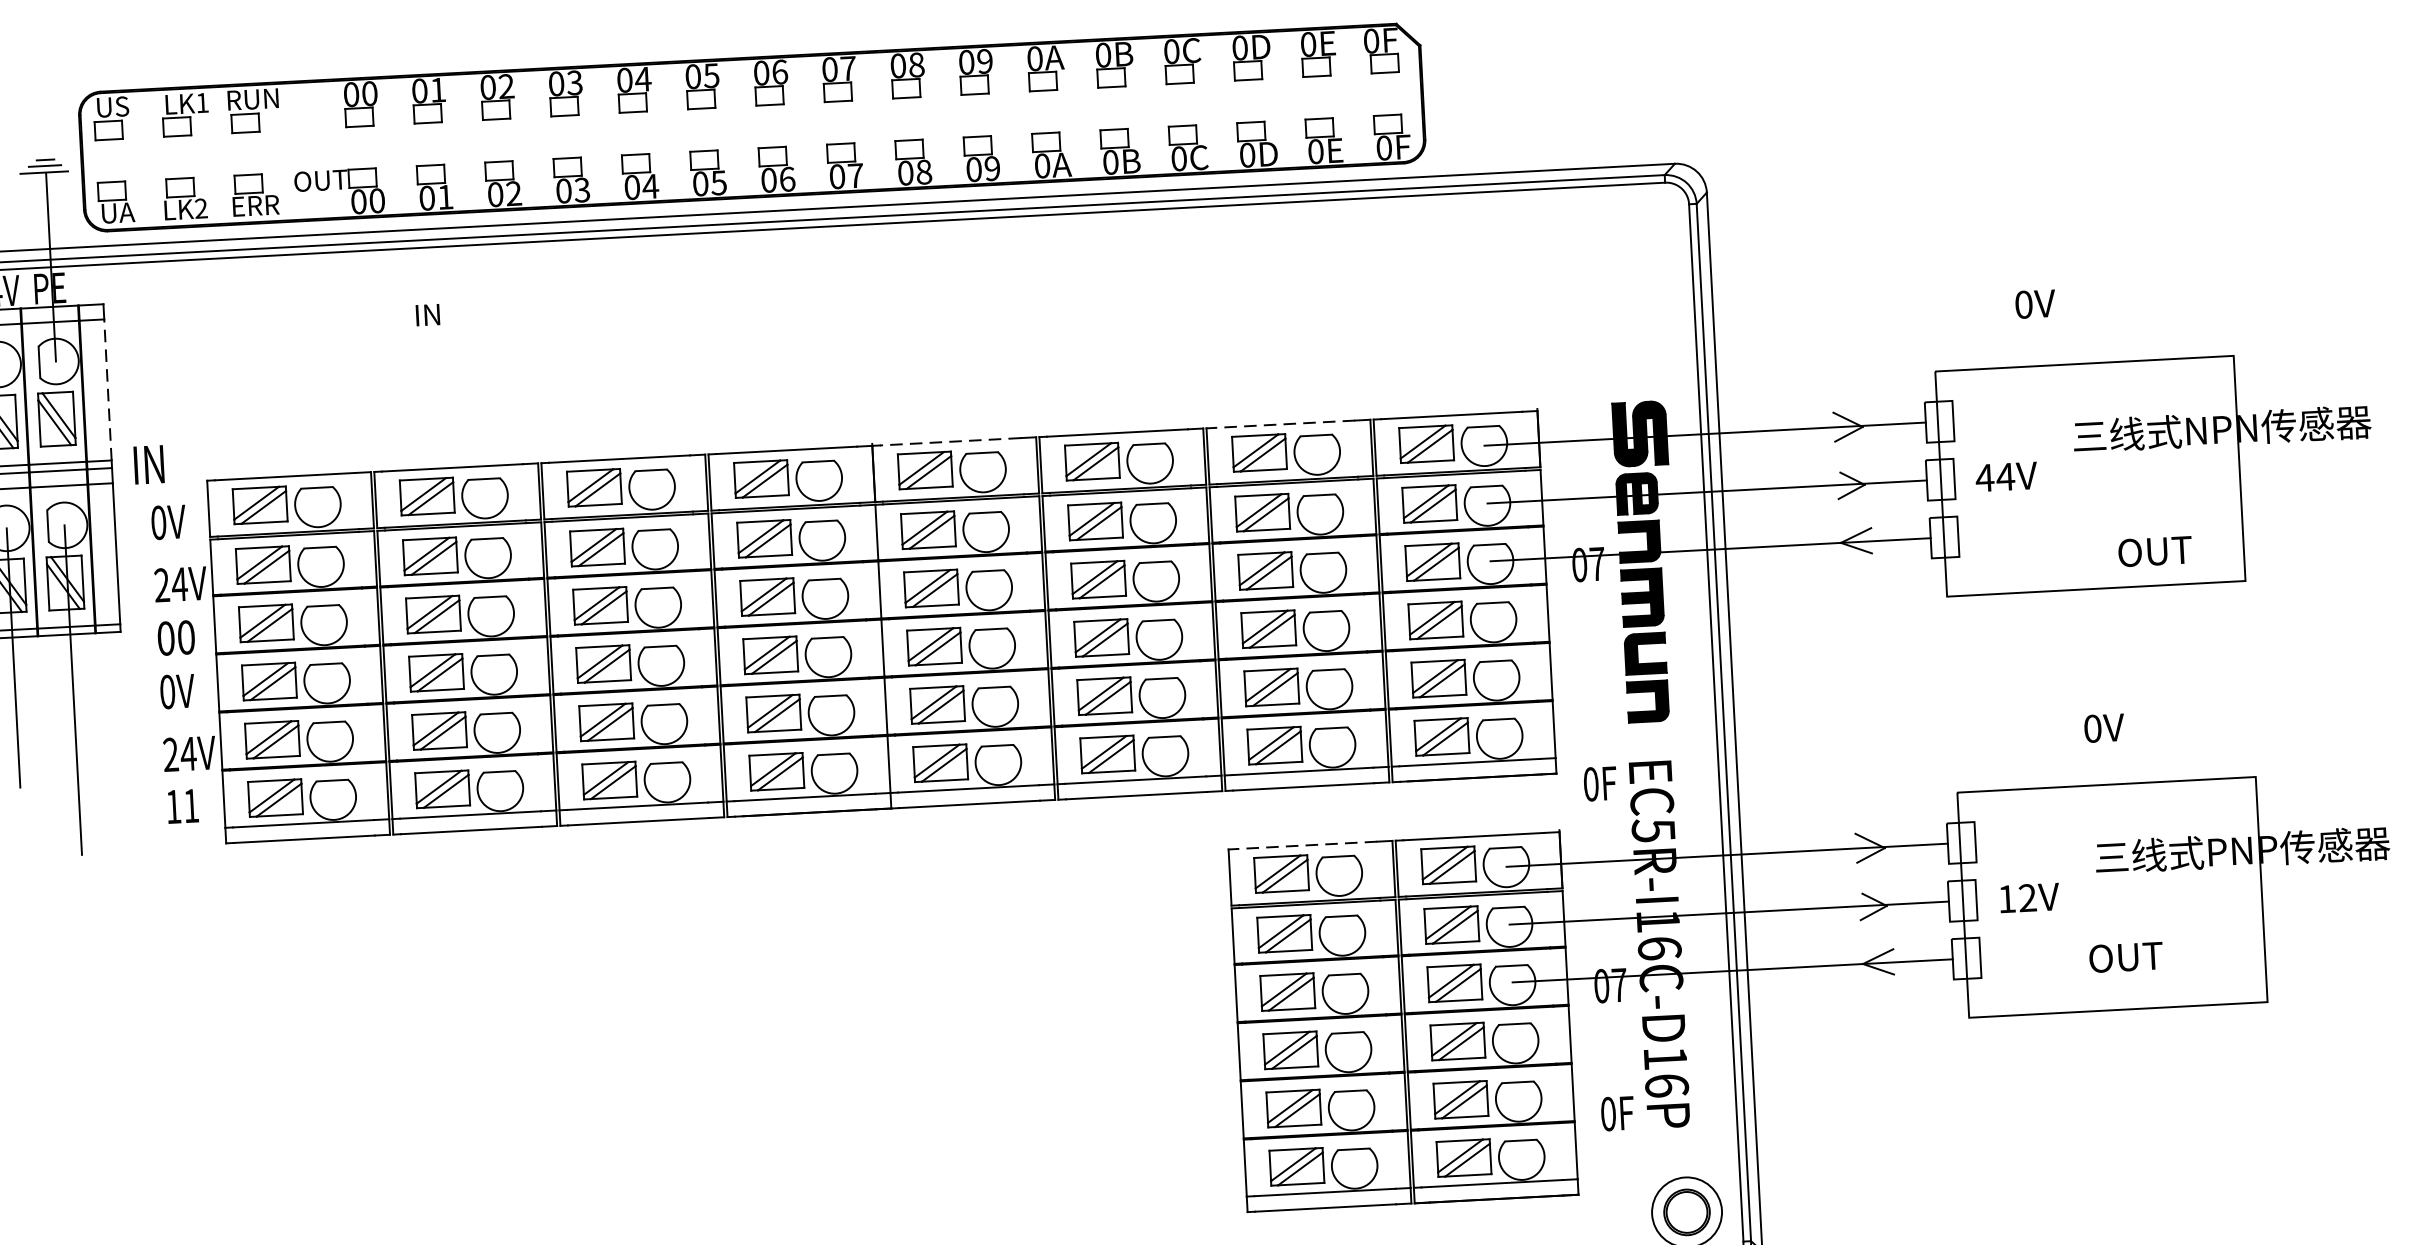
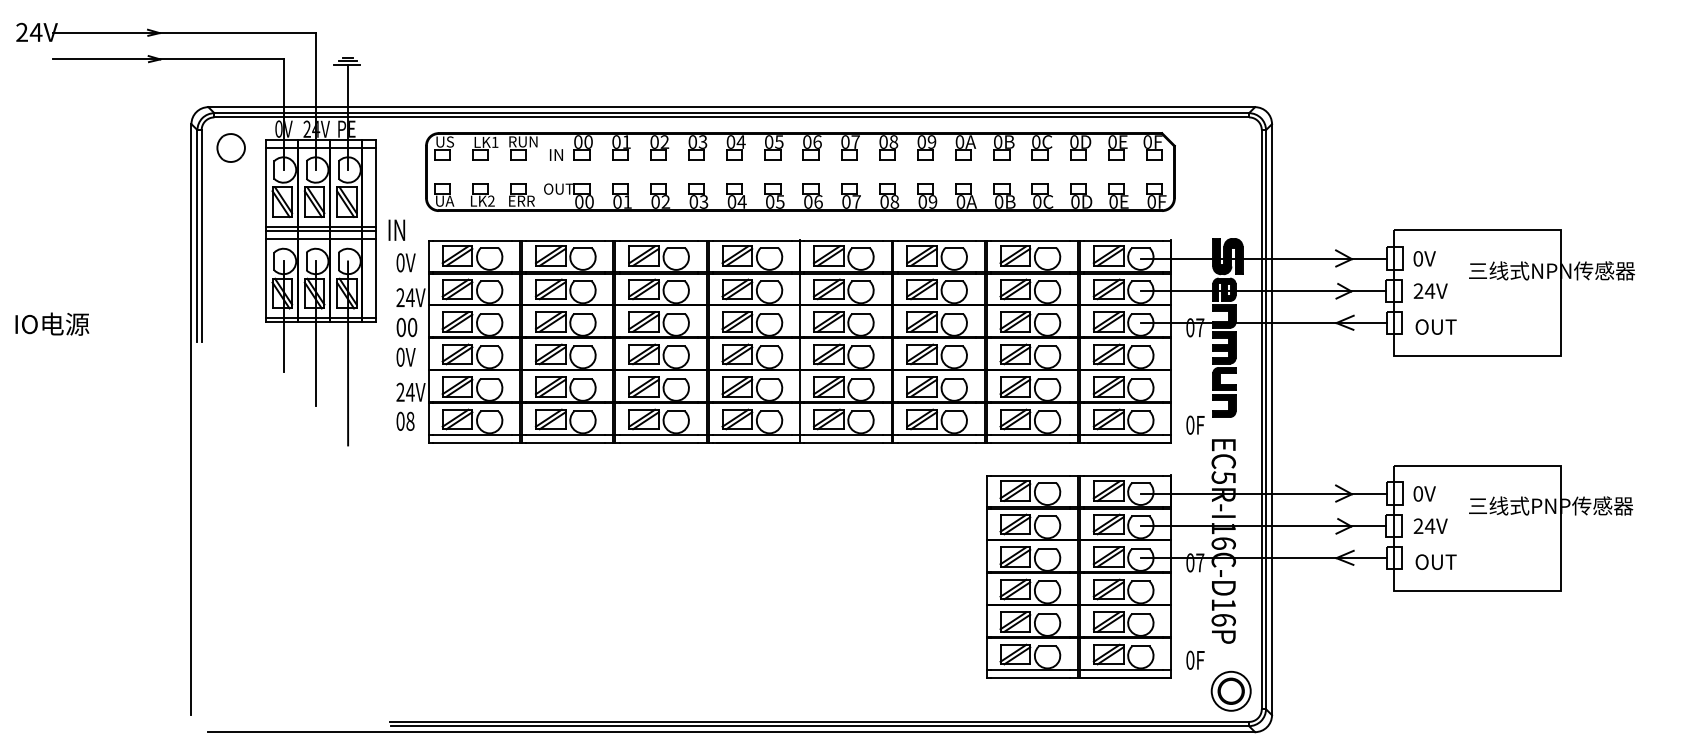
part: (752, 126) -> (800, 171), moved
text: (2035, 303) -> (1424, 258), moved
line: (108, 388) -> (376, 186), dashed -> solid
line: (1283, 423) -> (1029, 240), dashed -> solid
line: (950, 441) -> (843, 240), dashed -> solid
text: (1984, 476) -> (1418, 290), 44V -> 24V
text: (2153, 550) -> (1435, 326), moved
text: (2103, 727) -> (1424, 493), moved
text: (1600, 782) -> (1195, 424), moved
text: (182, 804) -> (405, 420), 11 -> 08
line: (1305, 844) -> (1029, 475), dashed -> solid
text: (2017, 897) -> (1424, 525), 12V -> 24V
text: (2124, 956) -> (1435, 561), moved
text: (1617, 1112) -> (1195, 659), moved

